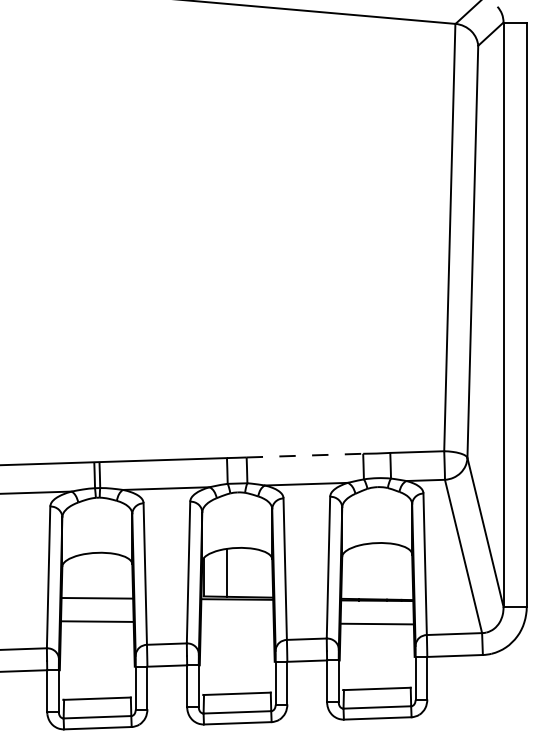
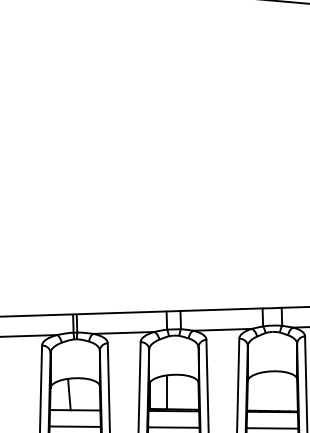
line: (305, 455) -> (221, 309), dashed -> solid
line: (88, 575) -> (68, 394), added
line: (236, 622) -> (173, 427), added

